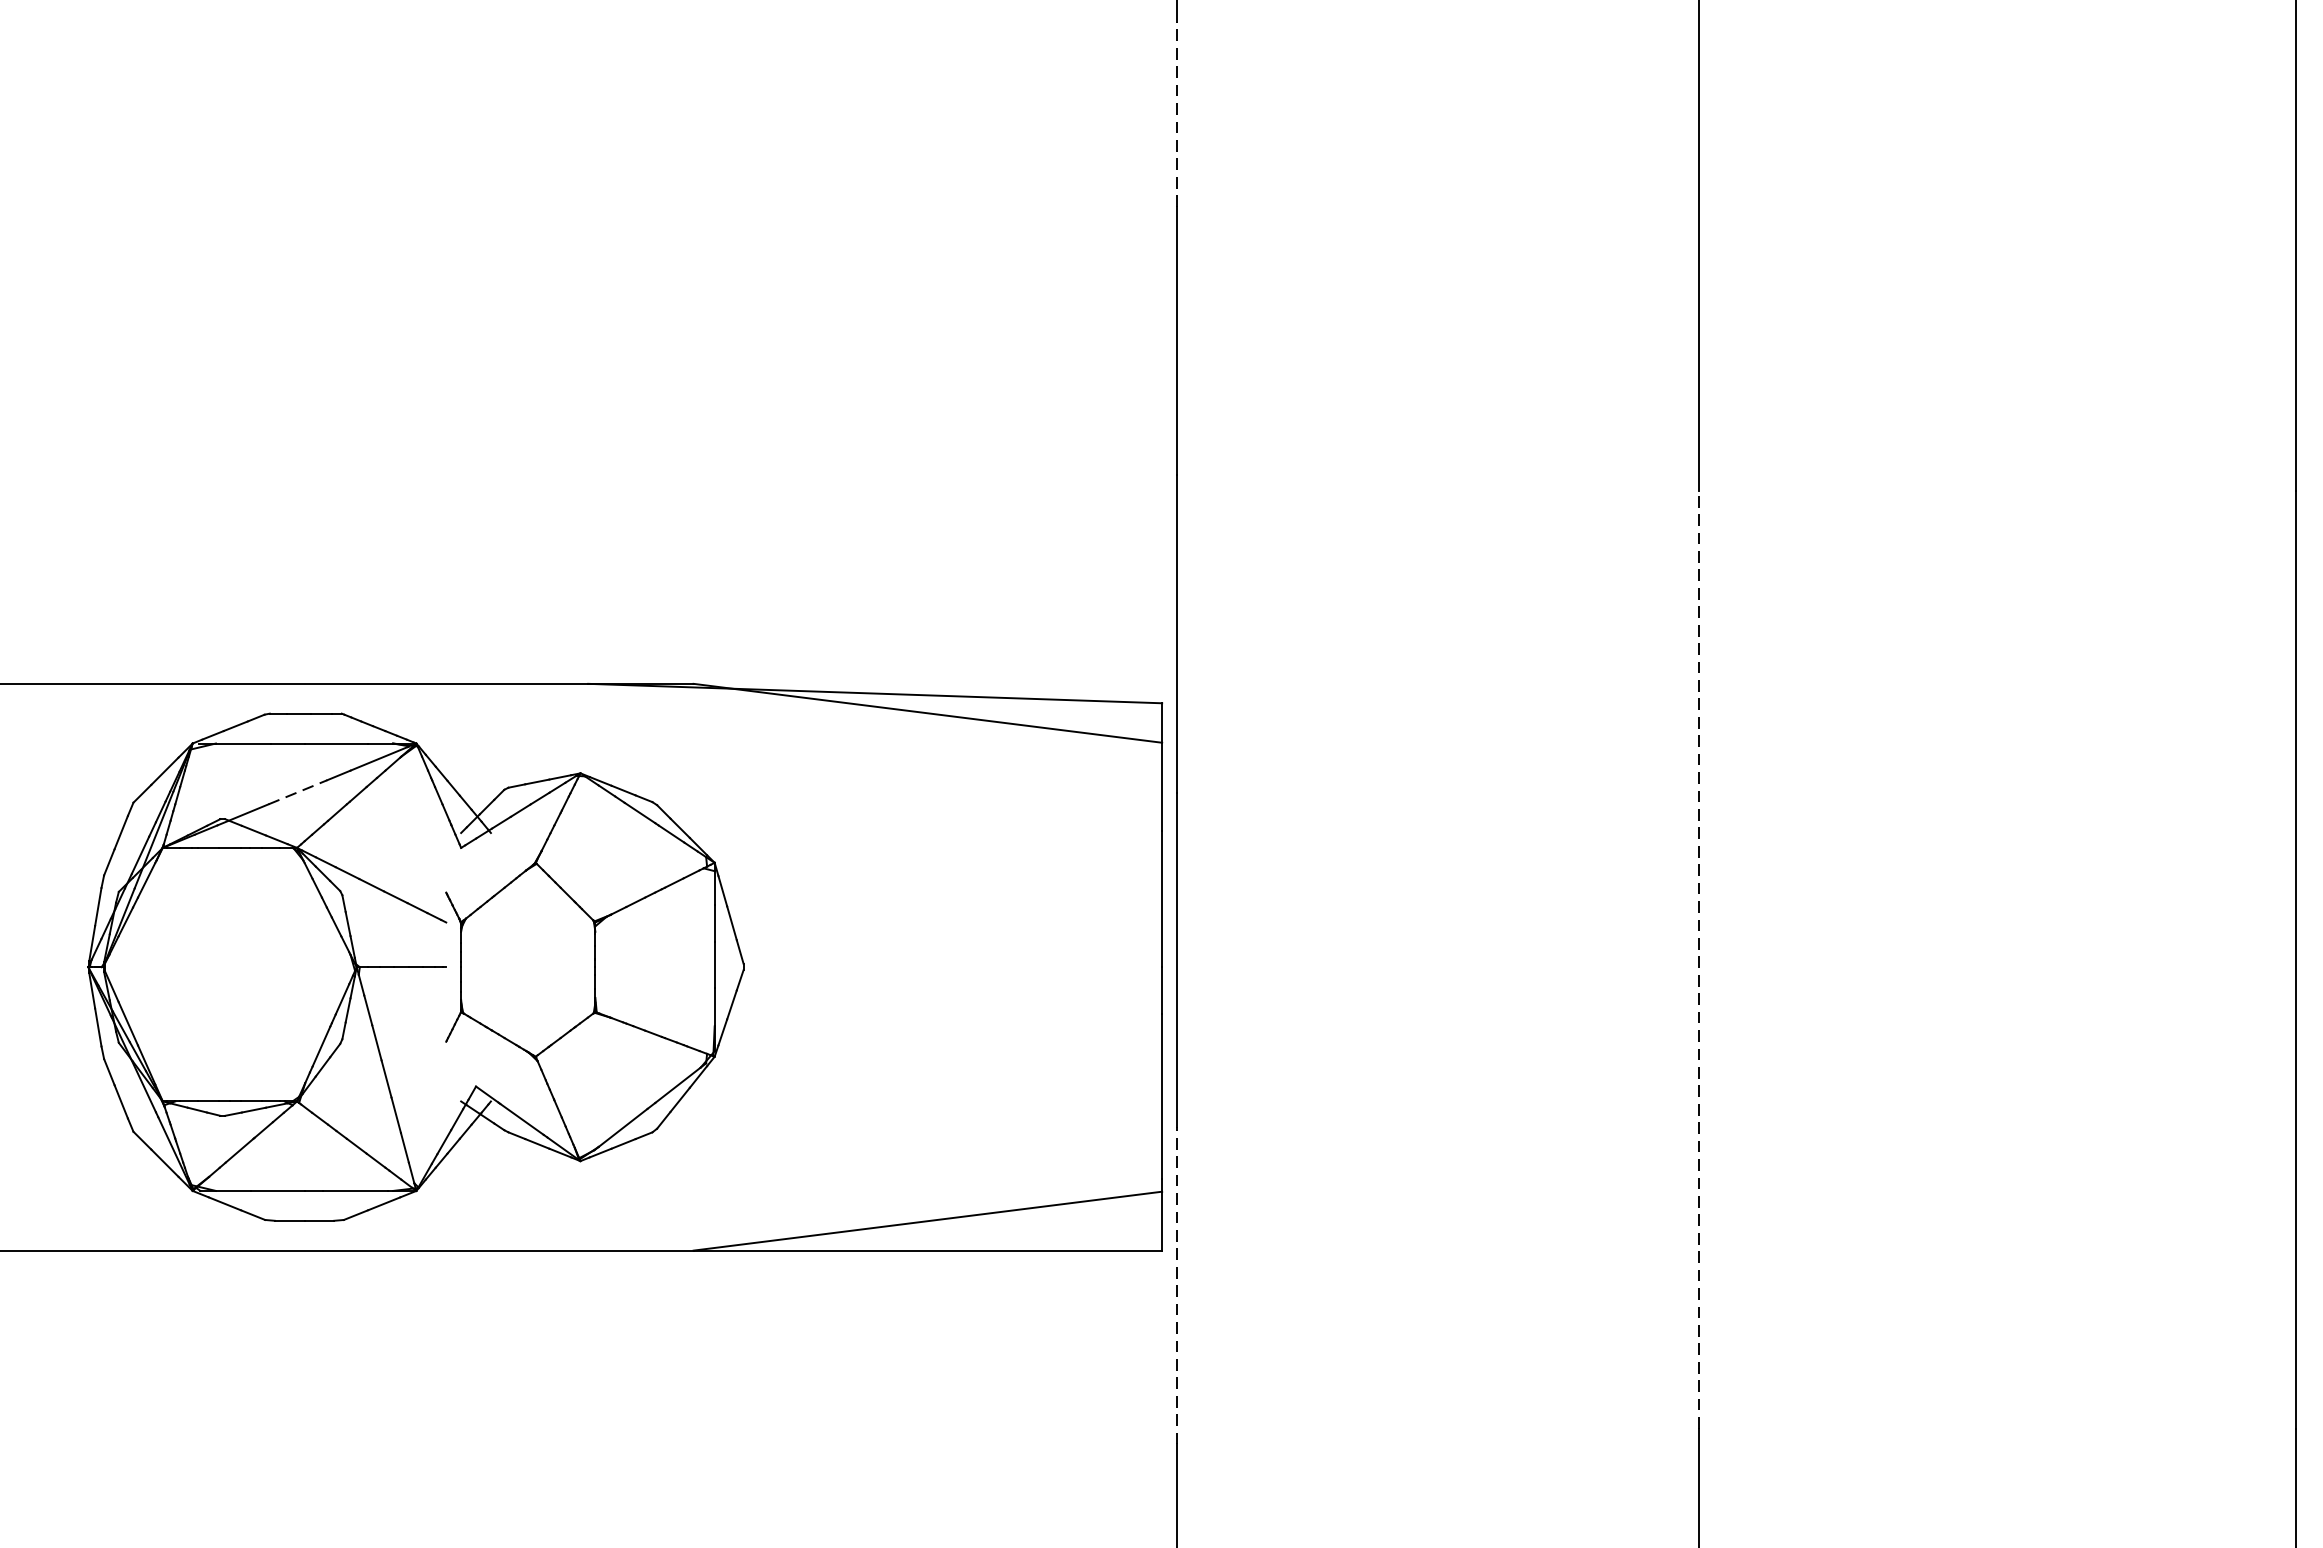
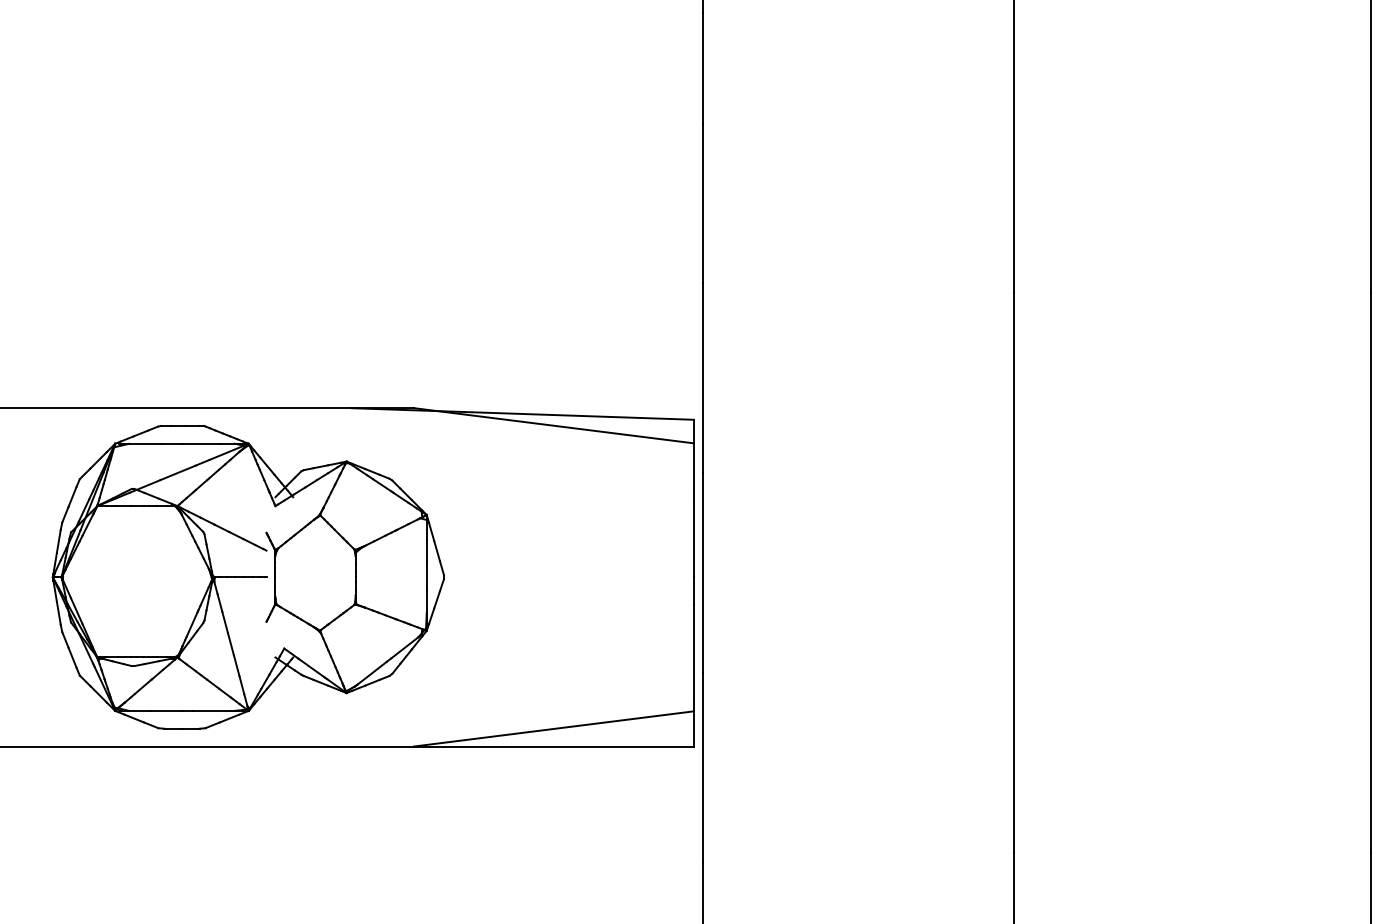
line: (1176, 113) -> (702, 67), dashed -> solid
line: (297, 791) -> (177, 472), dashed -> solid
line: (1699, 959) -> (1014, 572), dashed -> solid
line: (1176, 1285) -> (702, 767), dashed -> solid

